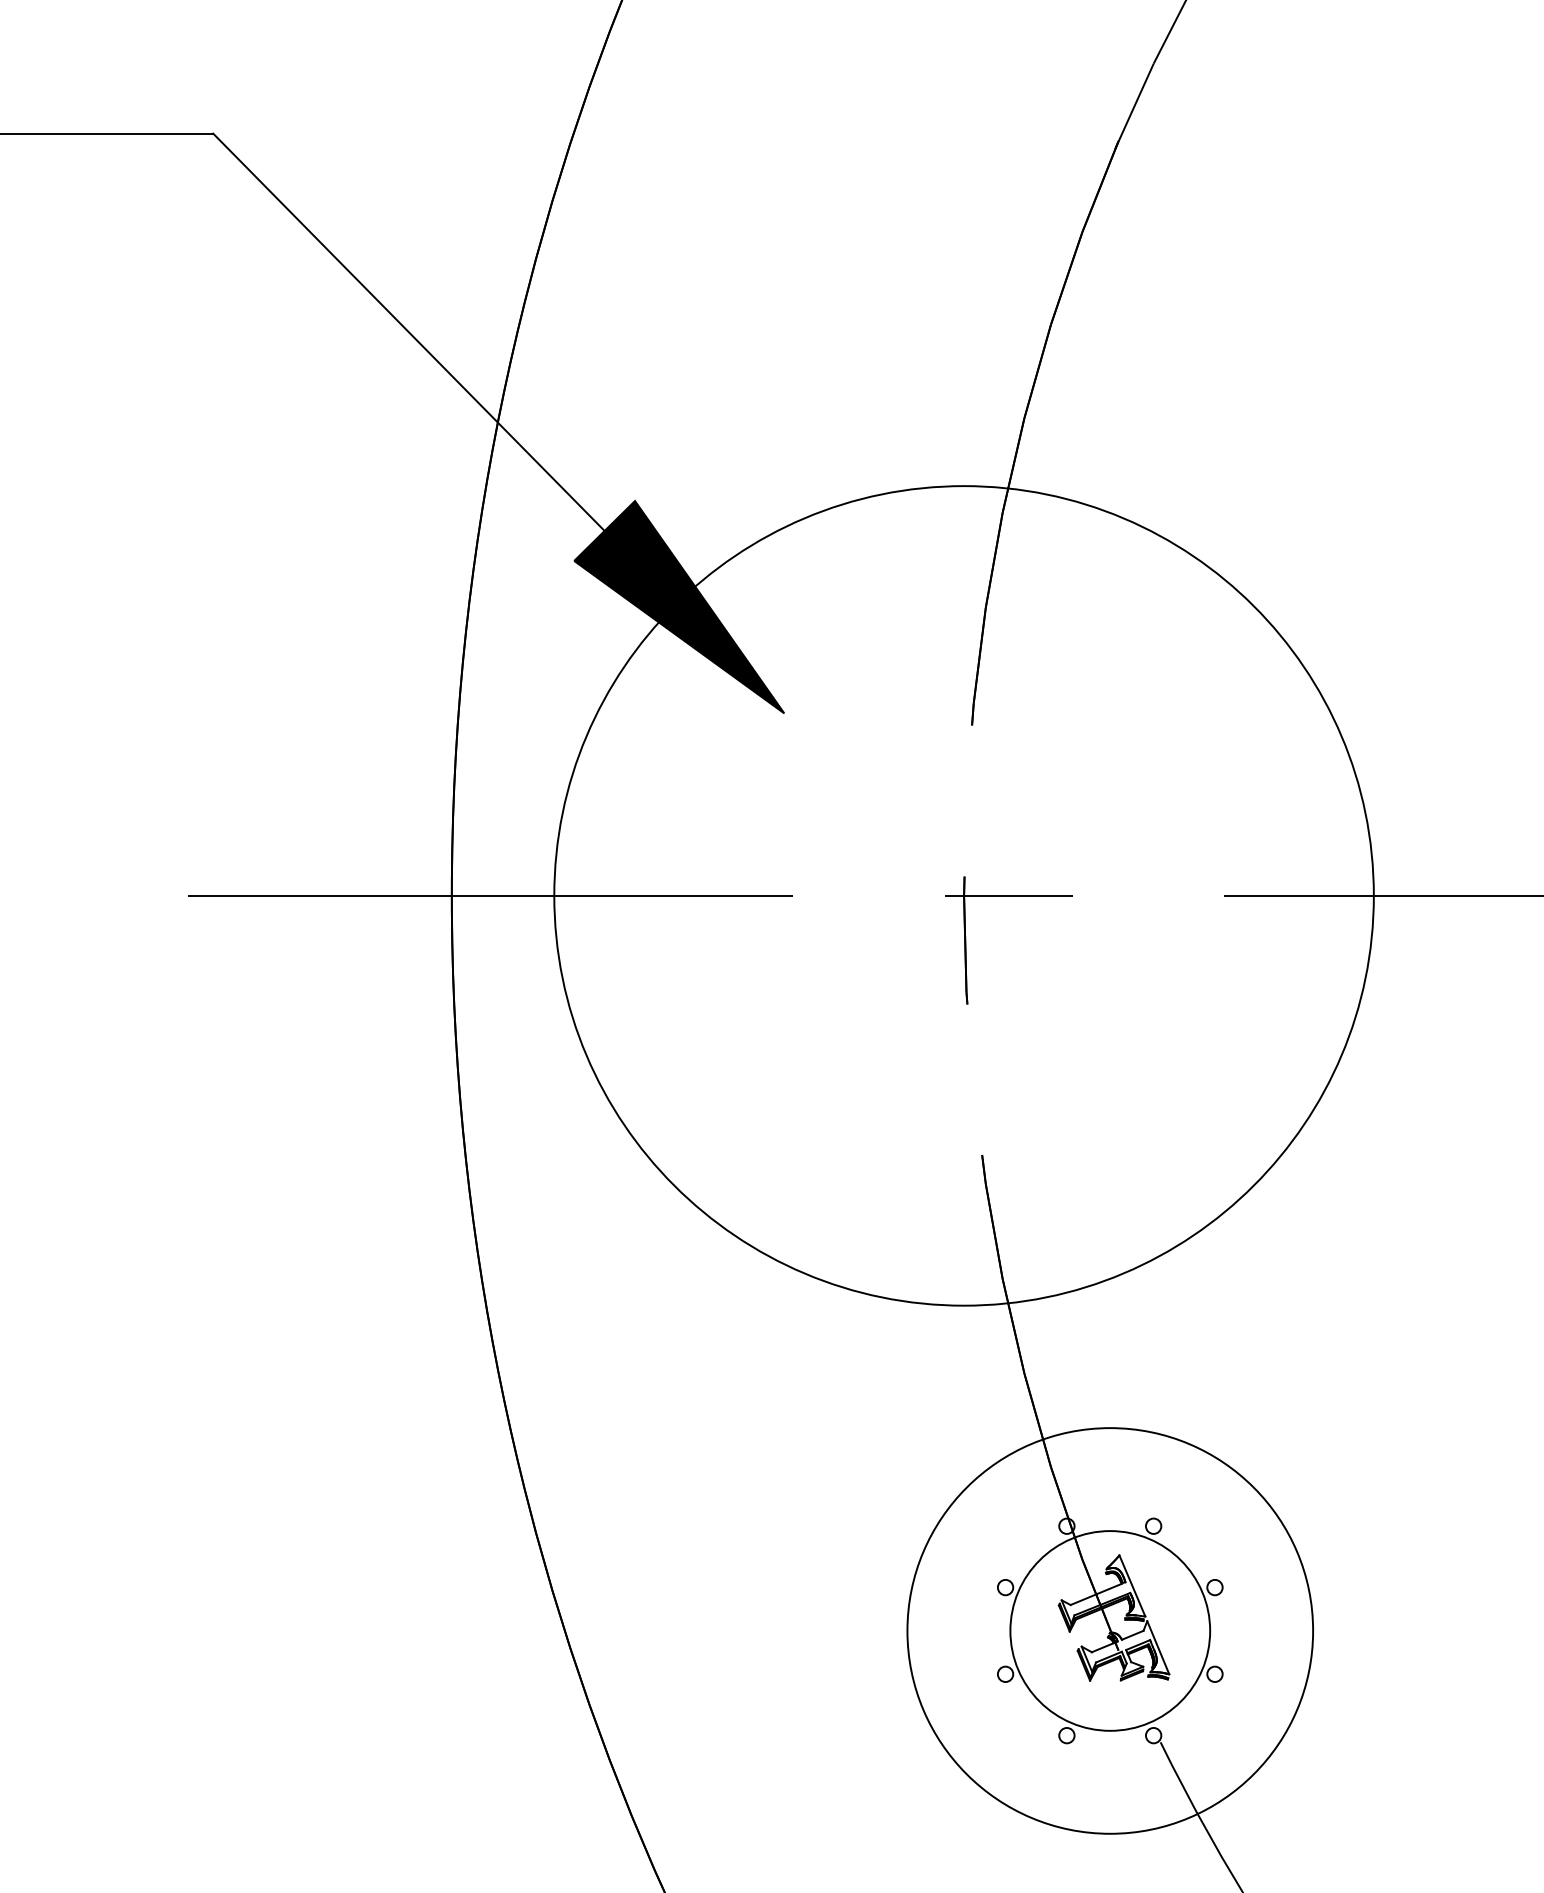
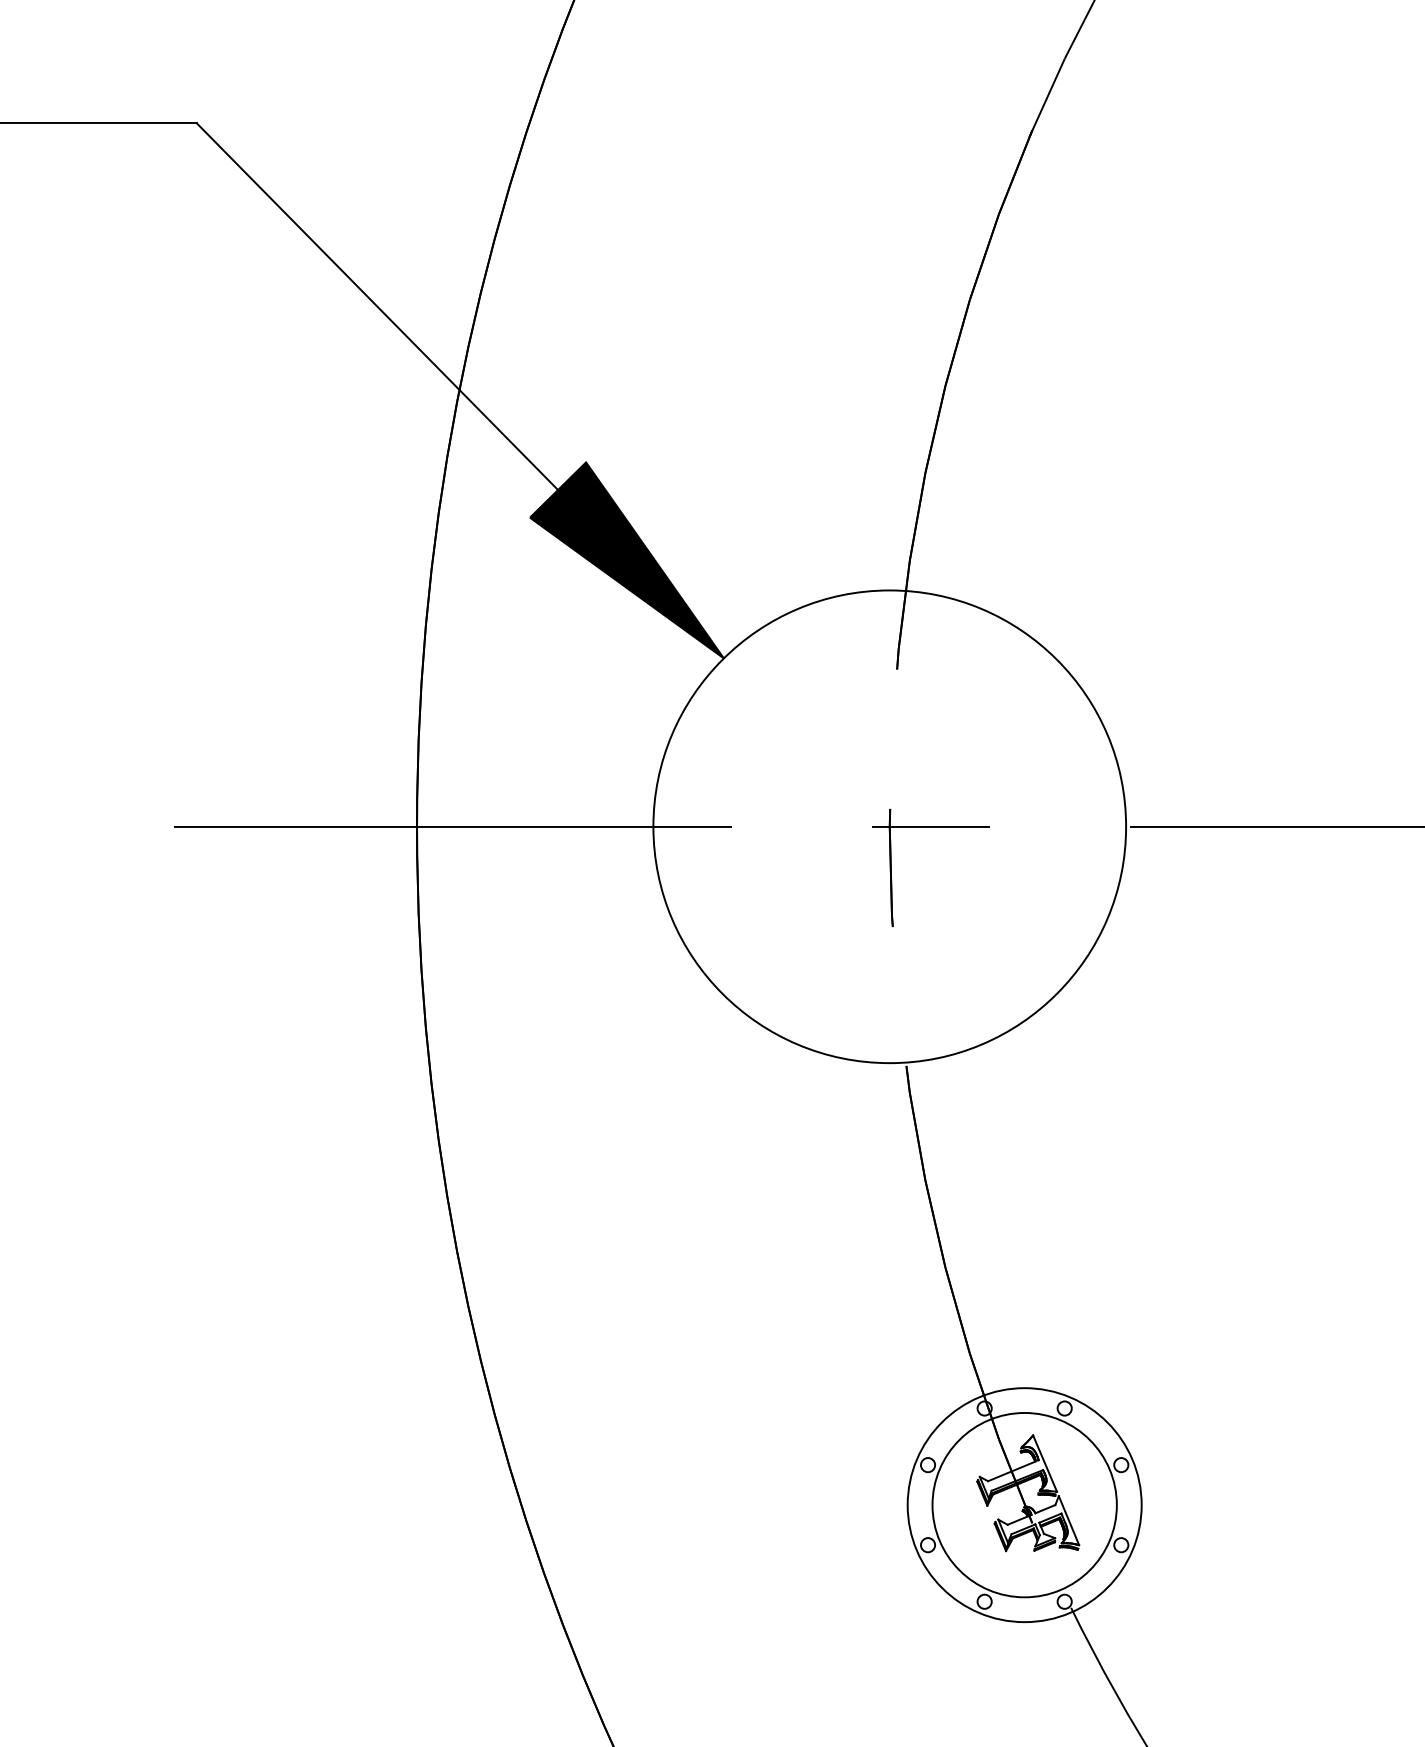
circle: (963, 895) -> (889, 826), size x0.62
circle: (1110, 1631) -> (1024, 1505), size x0.62

